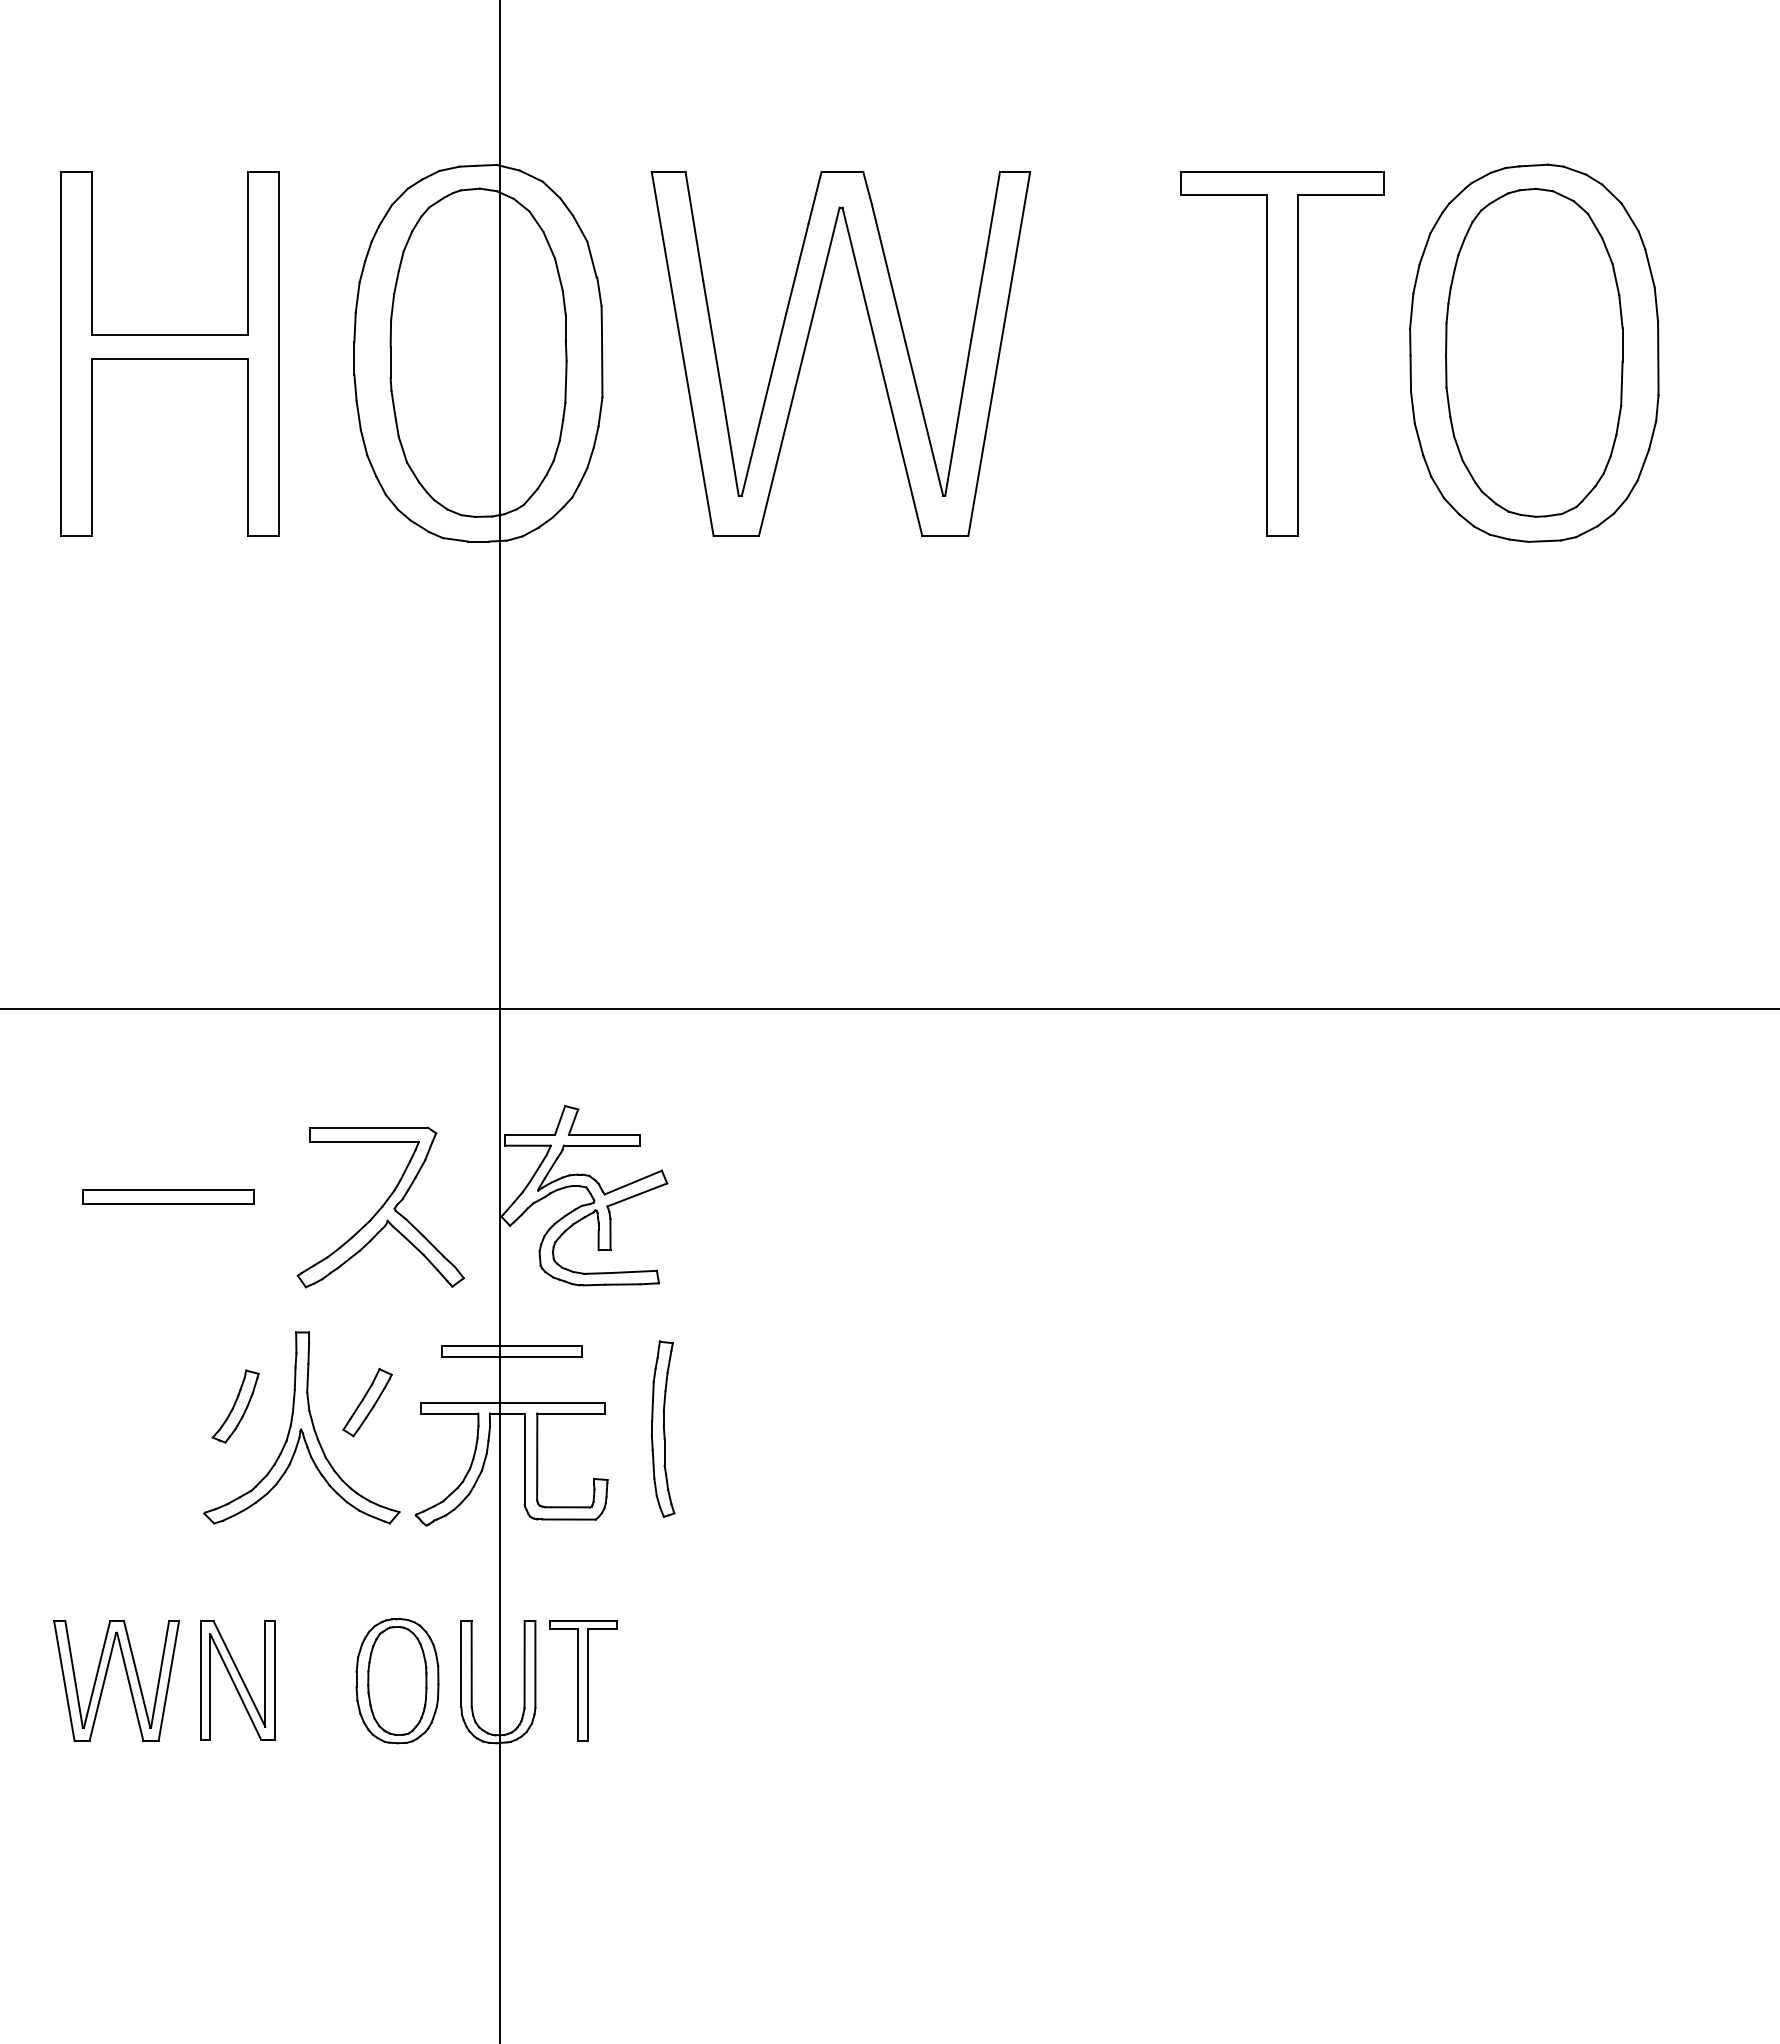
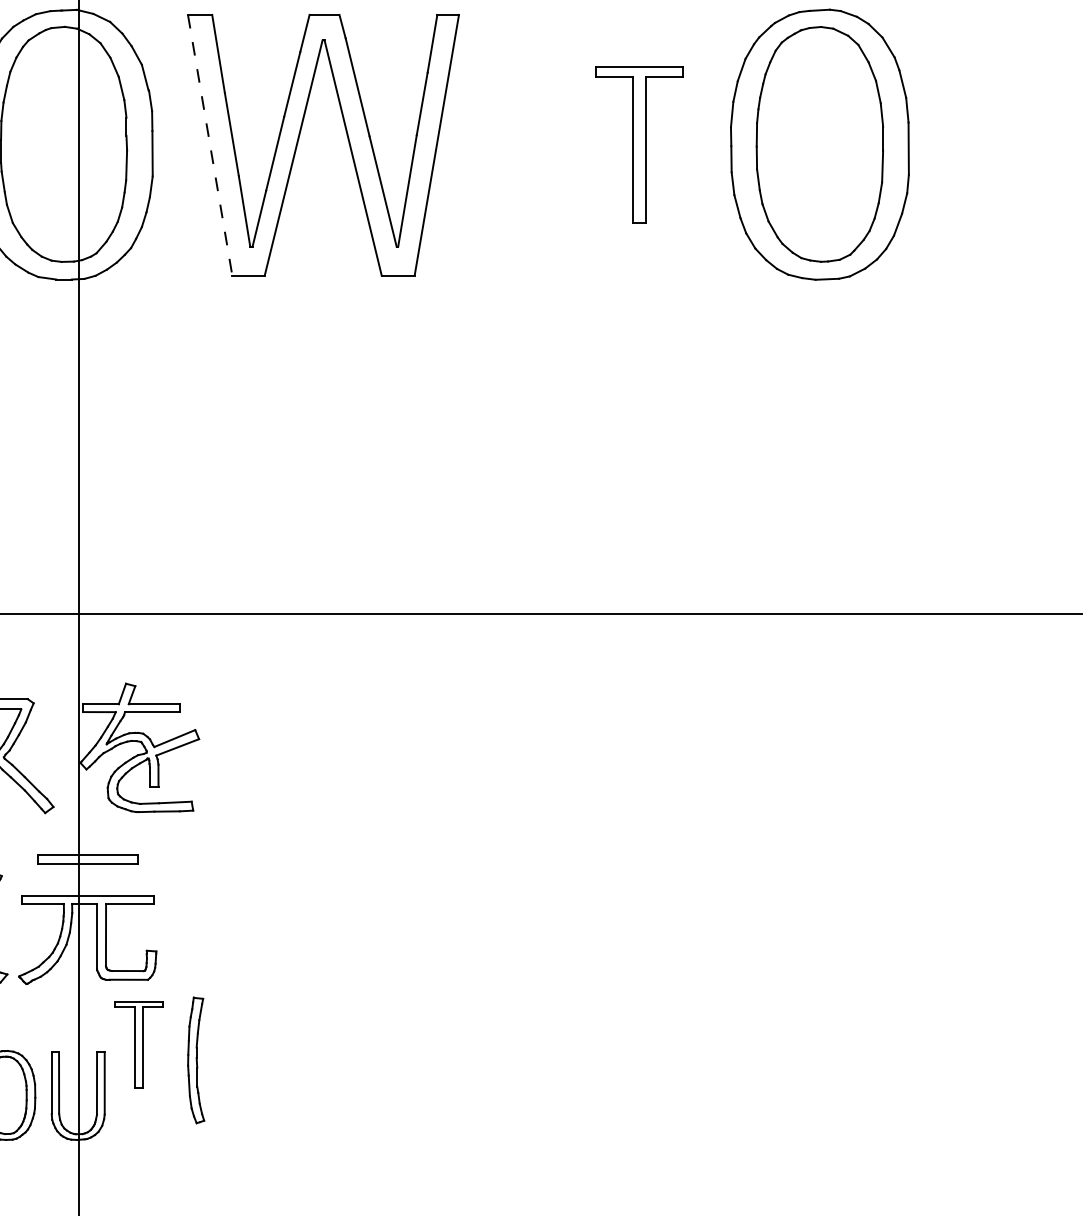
line: (682, 353) -> (210, 144), solid -> dashed
part: (1282, 353) -> (639, 144), size x0.6
part: (663, 1428) -> (196, 1059), moved
part: (583, 1680) -> (139, 1044), moved

